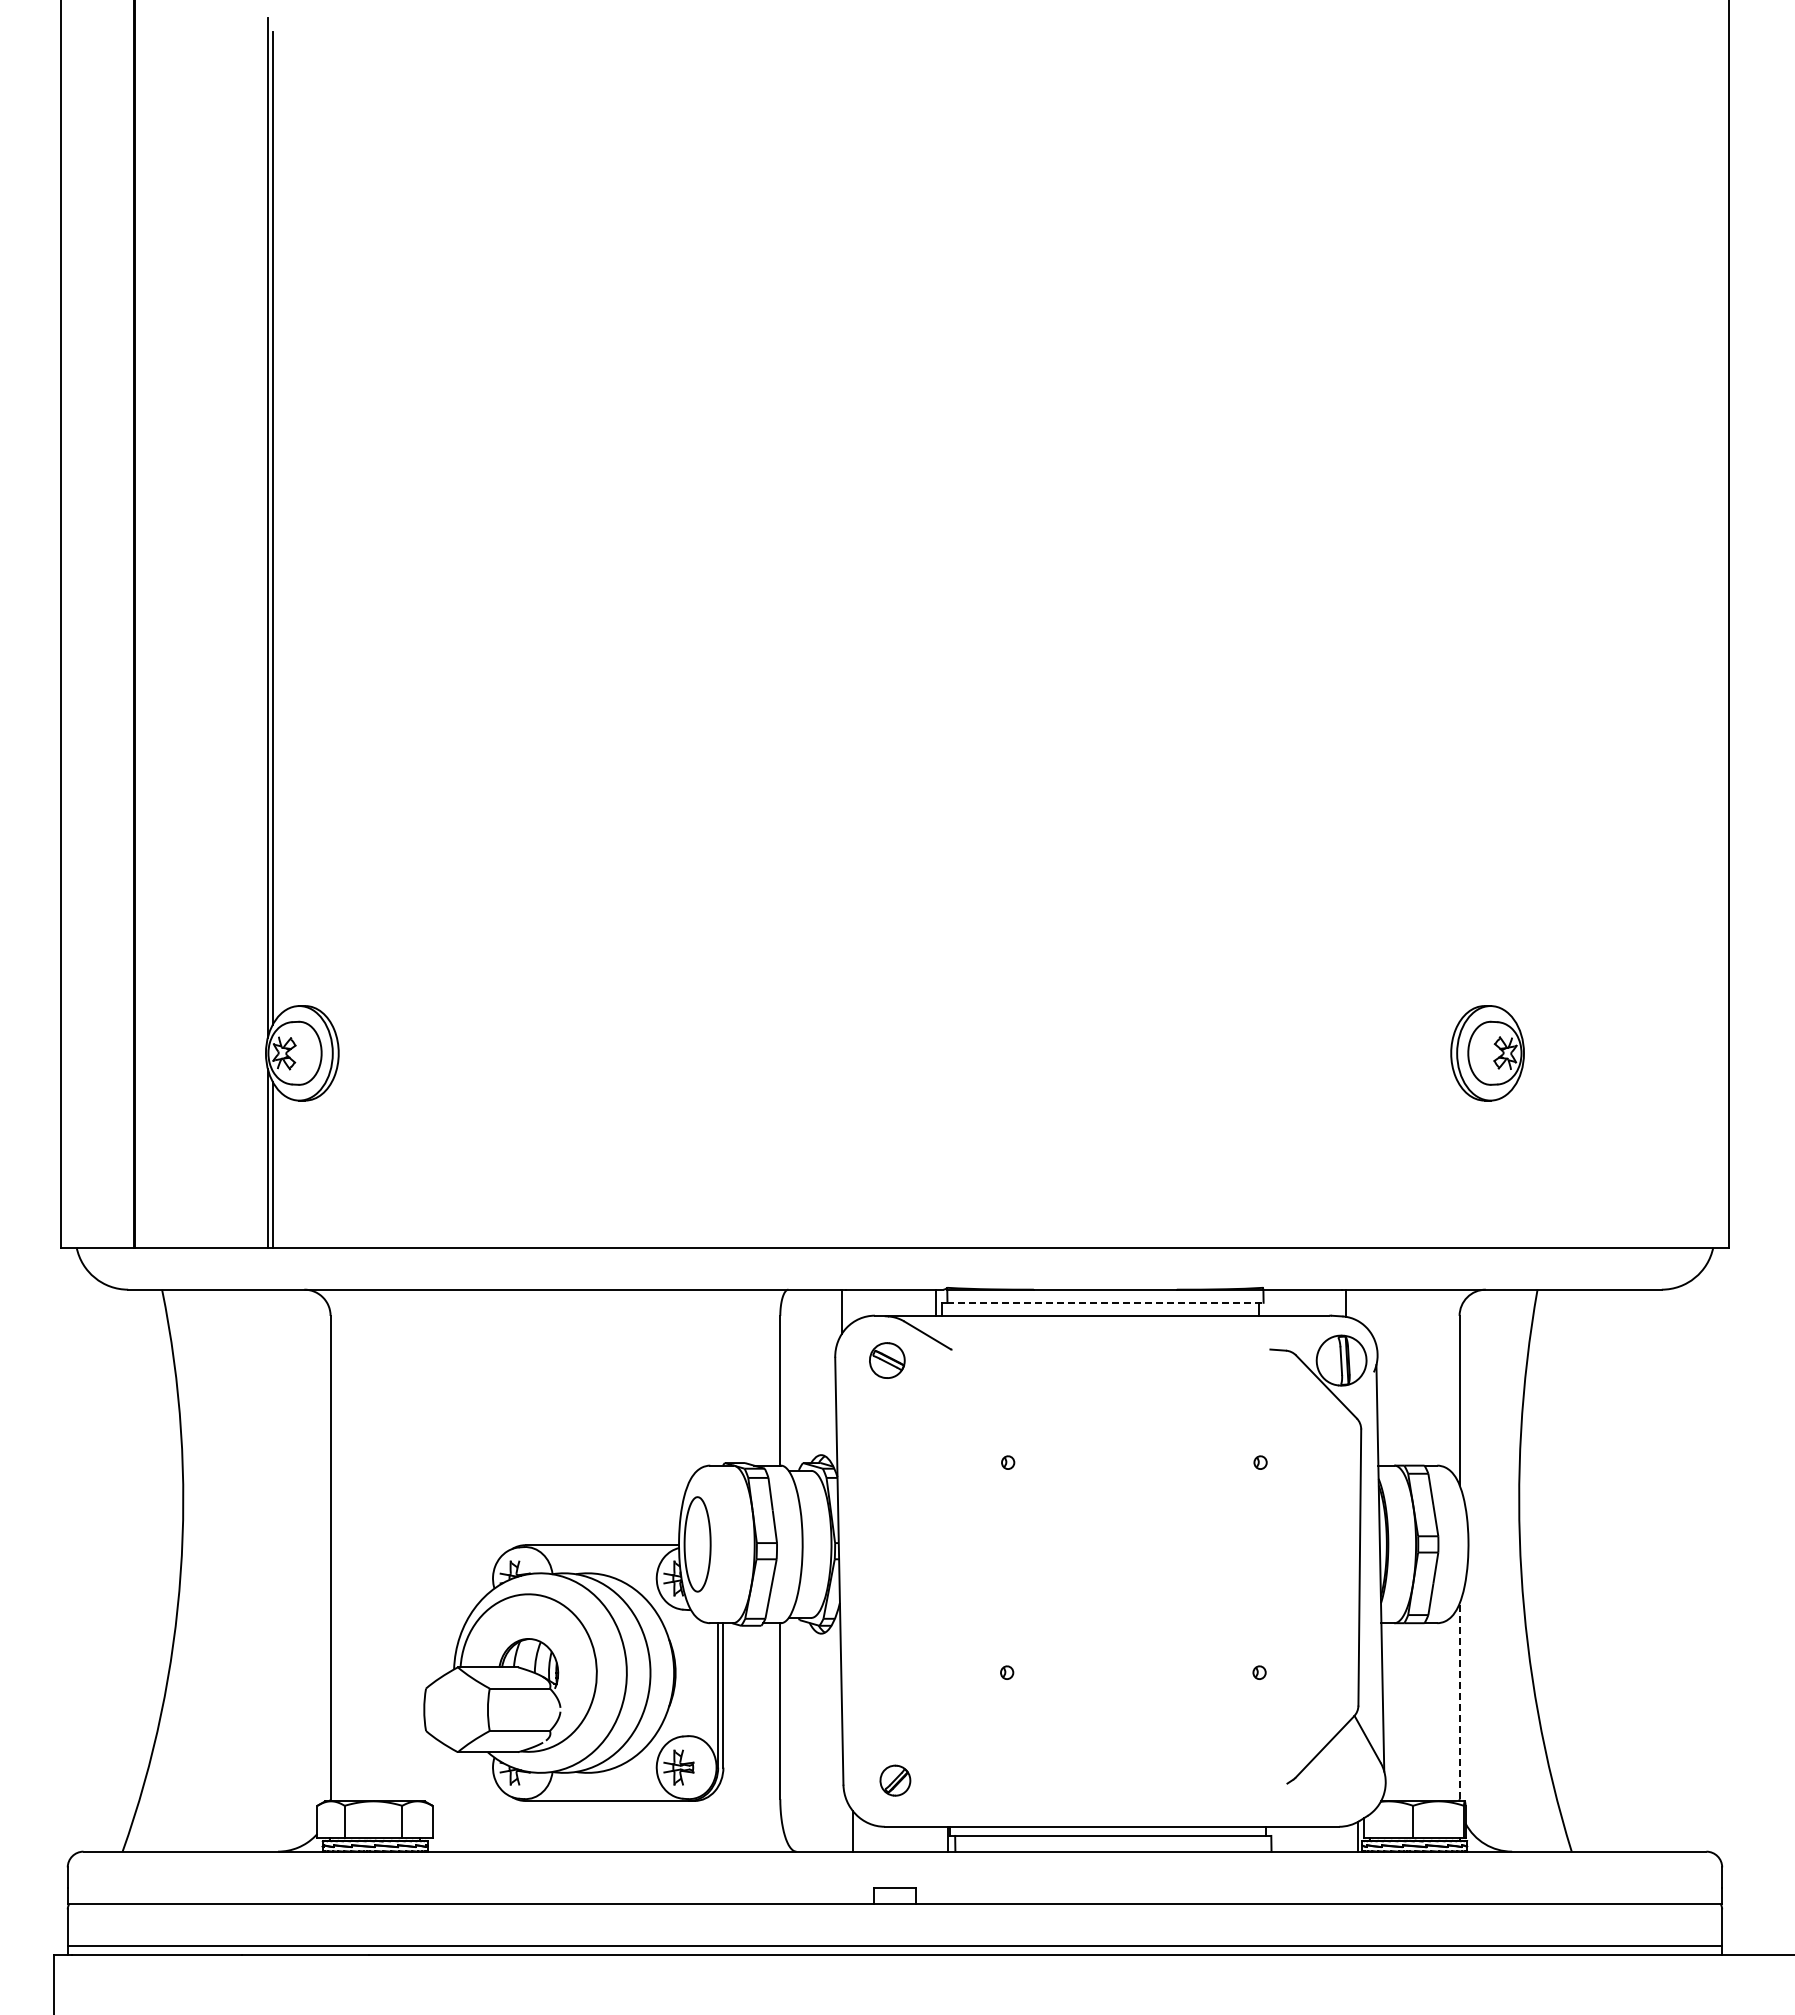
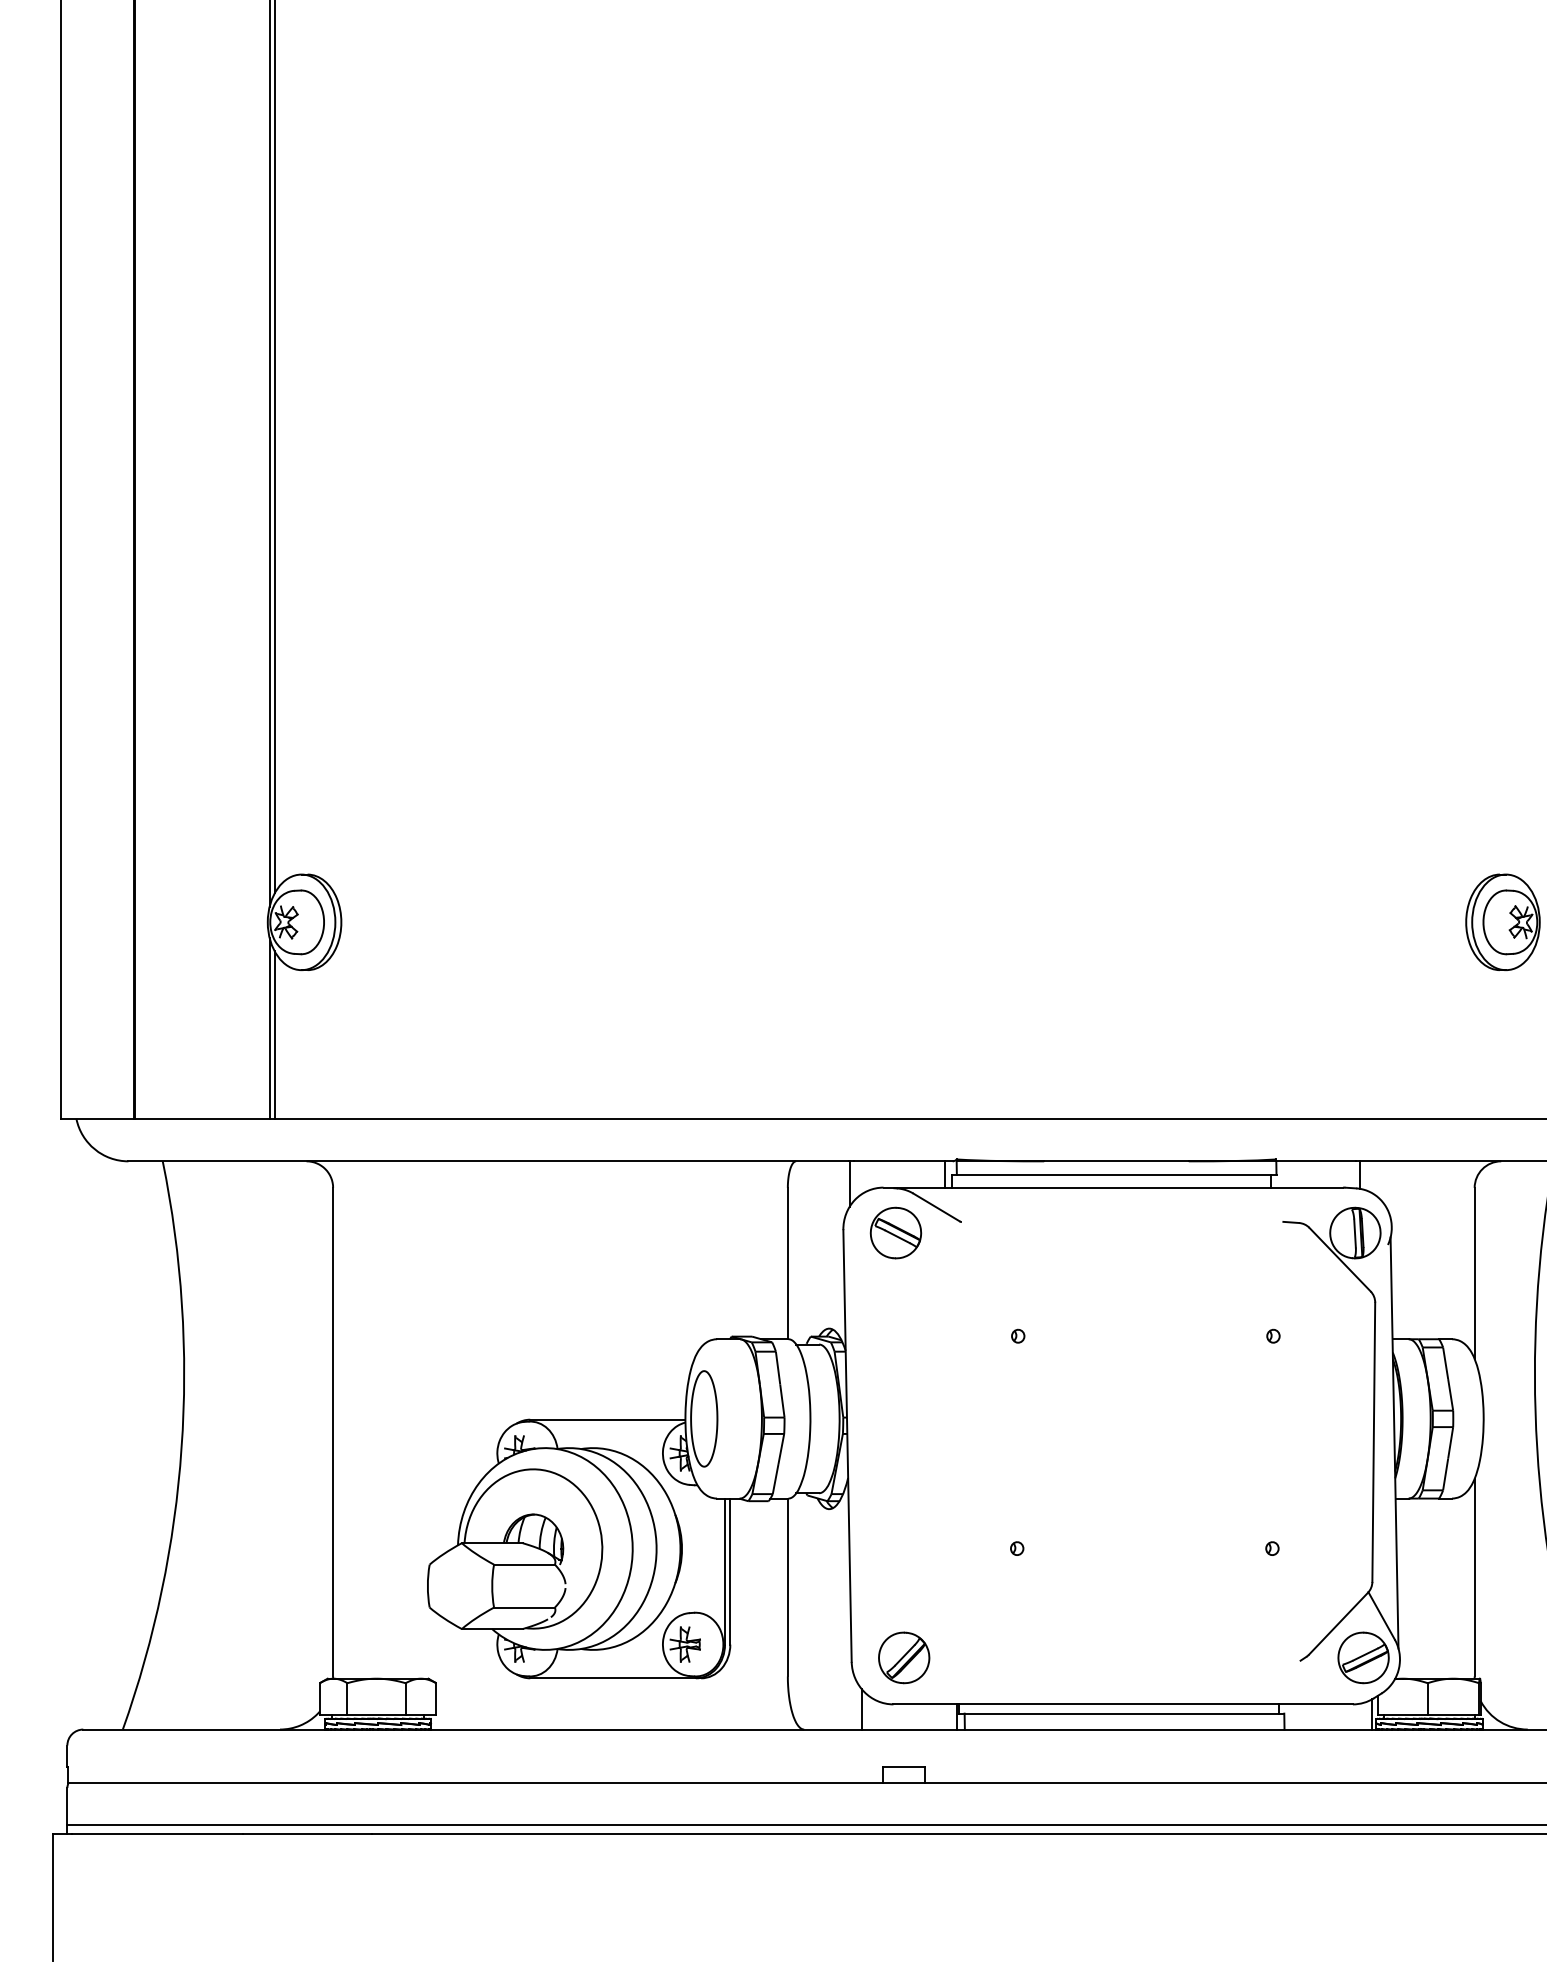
line: (1106, 1302) -> (1117, 1174), dashed -> solid
part: (887, 1360) -> (896, 1232), size x1.43
line: (1459, 1701) -> (1474, 1577), dashed -> solid
part: (895, 1780) -> (904, 1657), size x1.67
part: (1349, 1780) -> (1363, 1657), added

